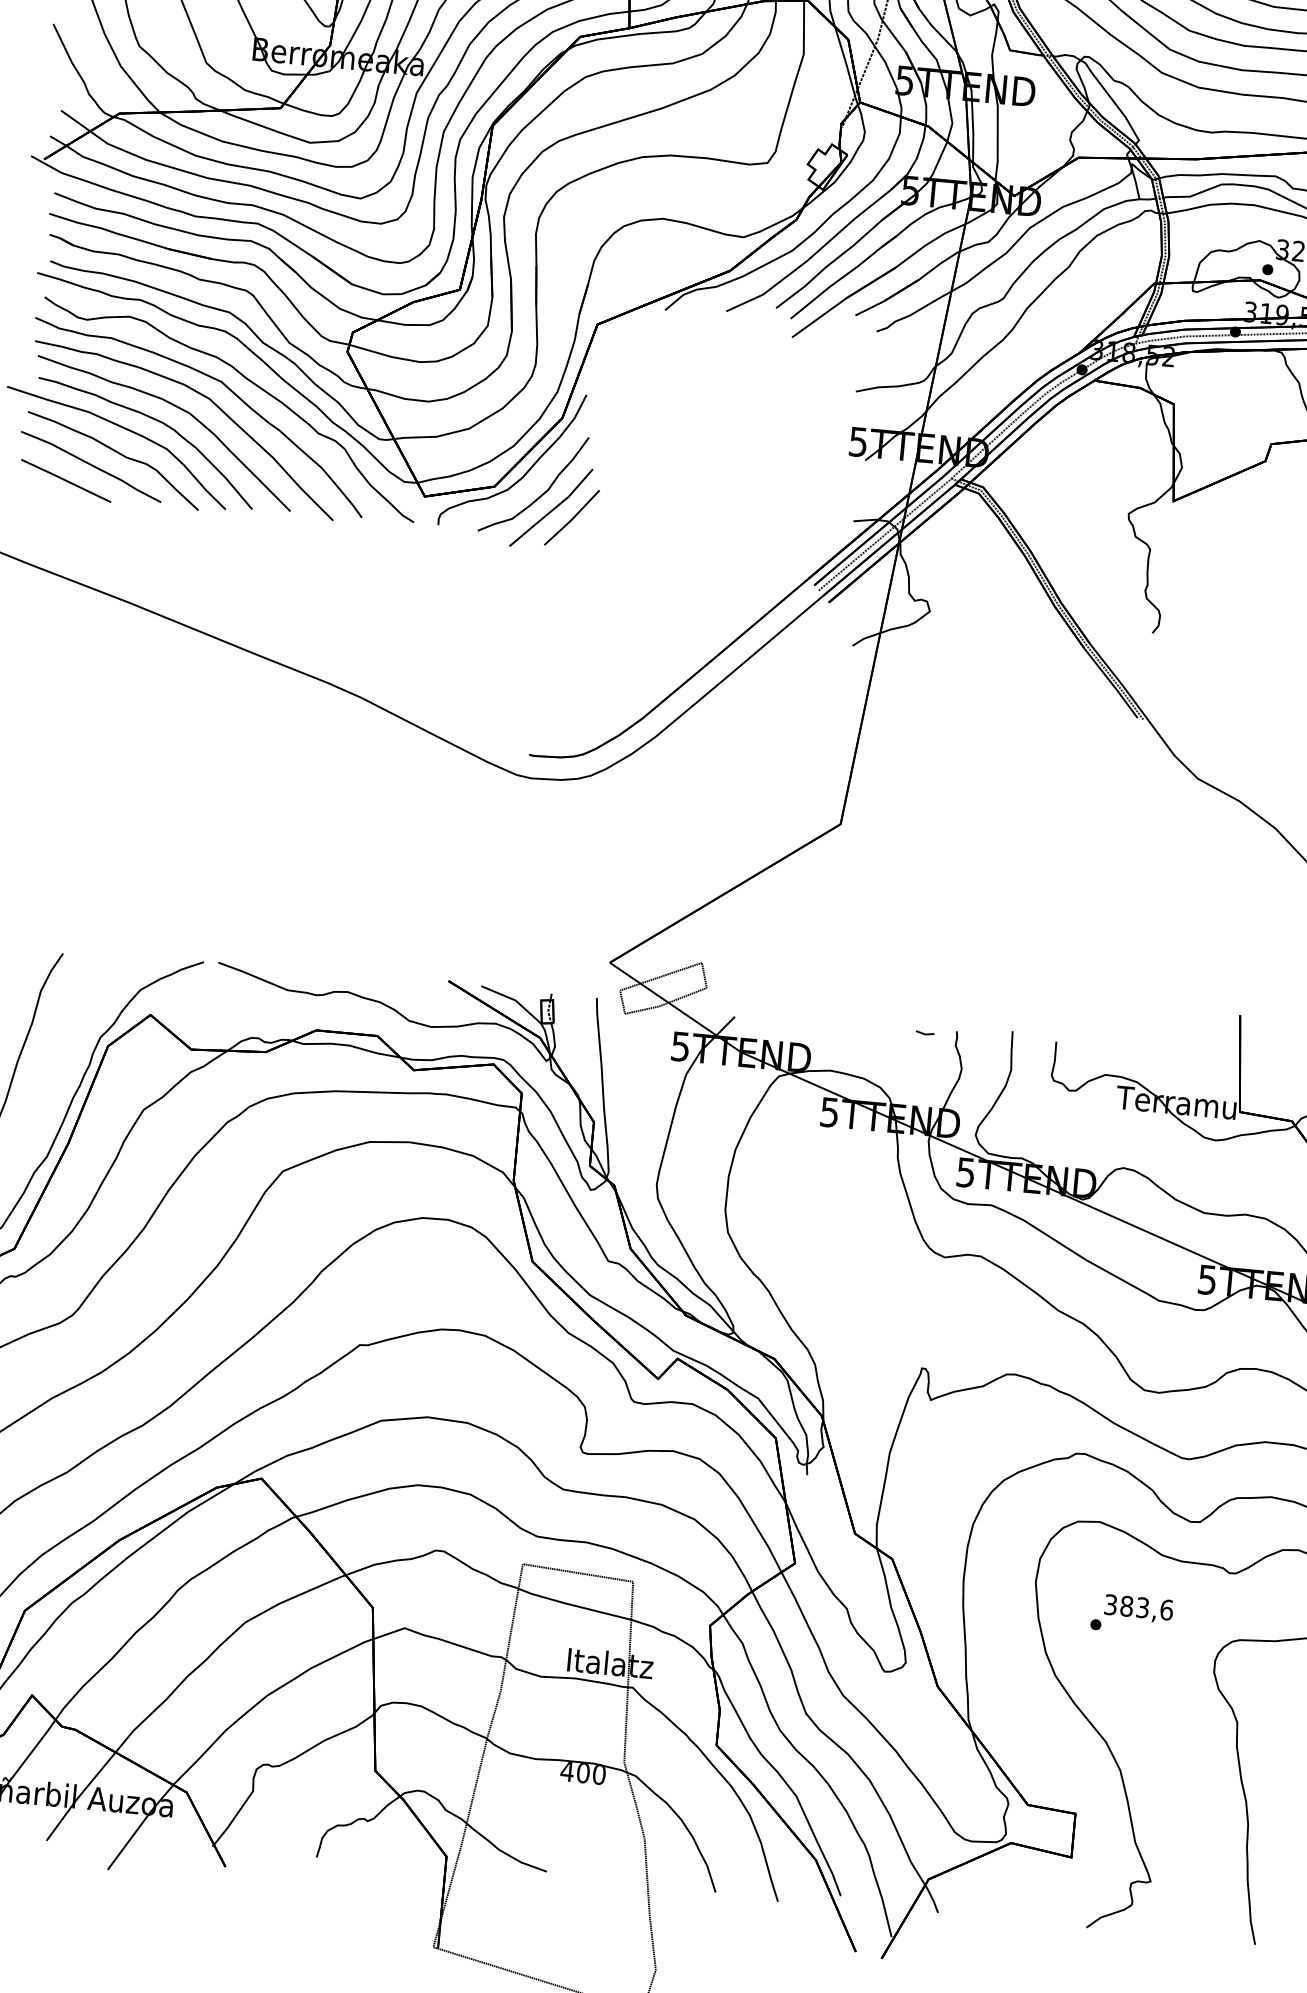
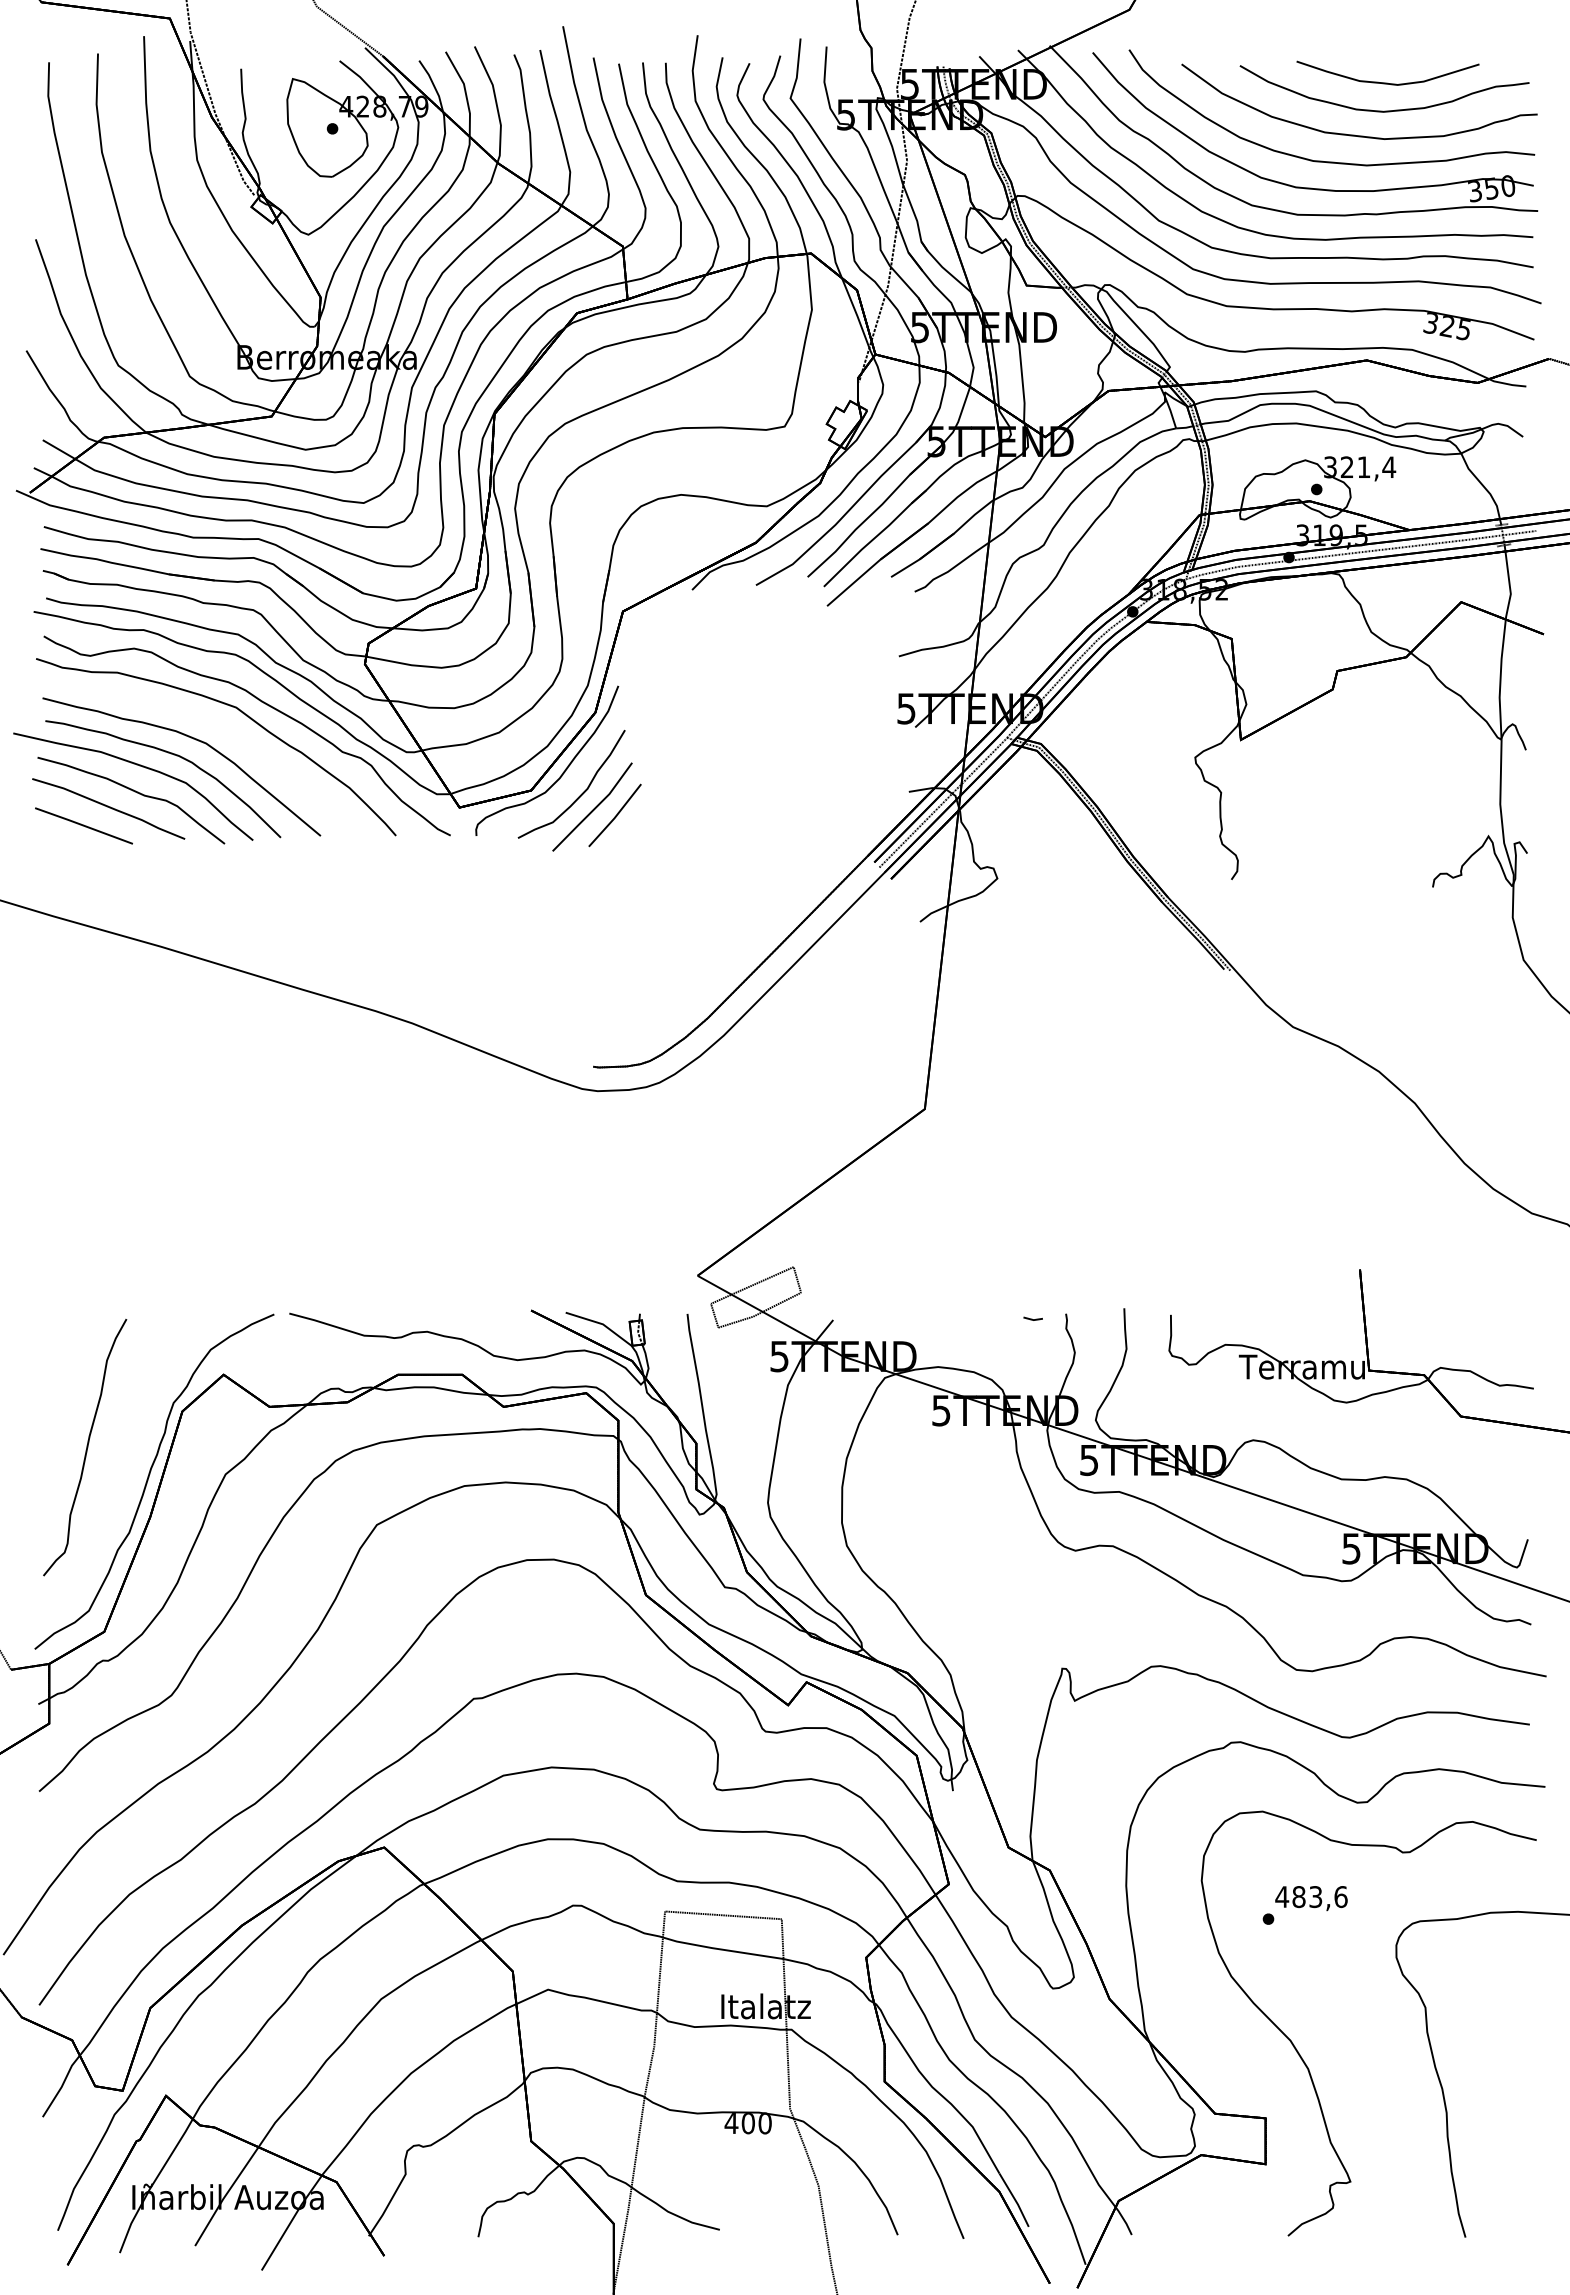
curve: (200, 395) -> (215, 723), removed
text: (1111, 1605) -> (1282, 1897), 383,6 -> 483,6

